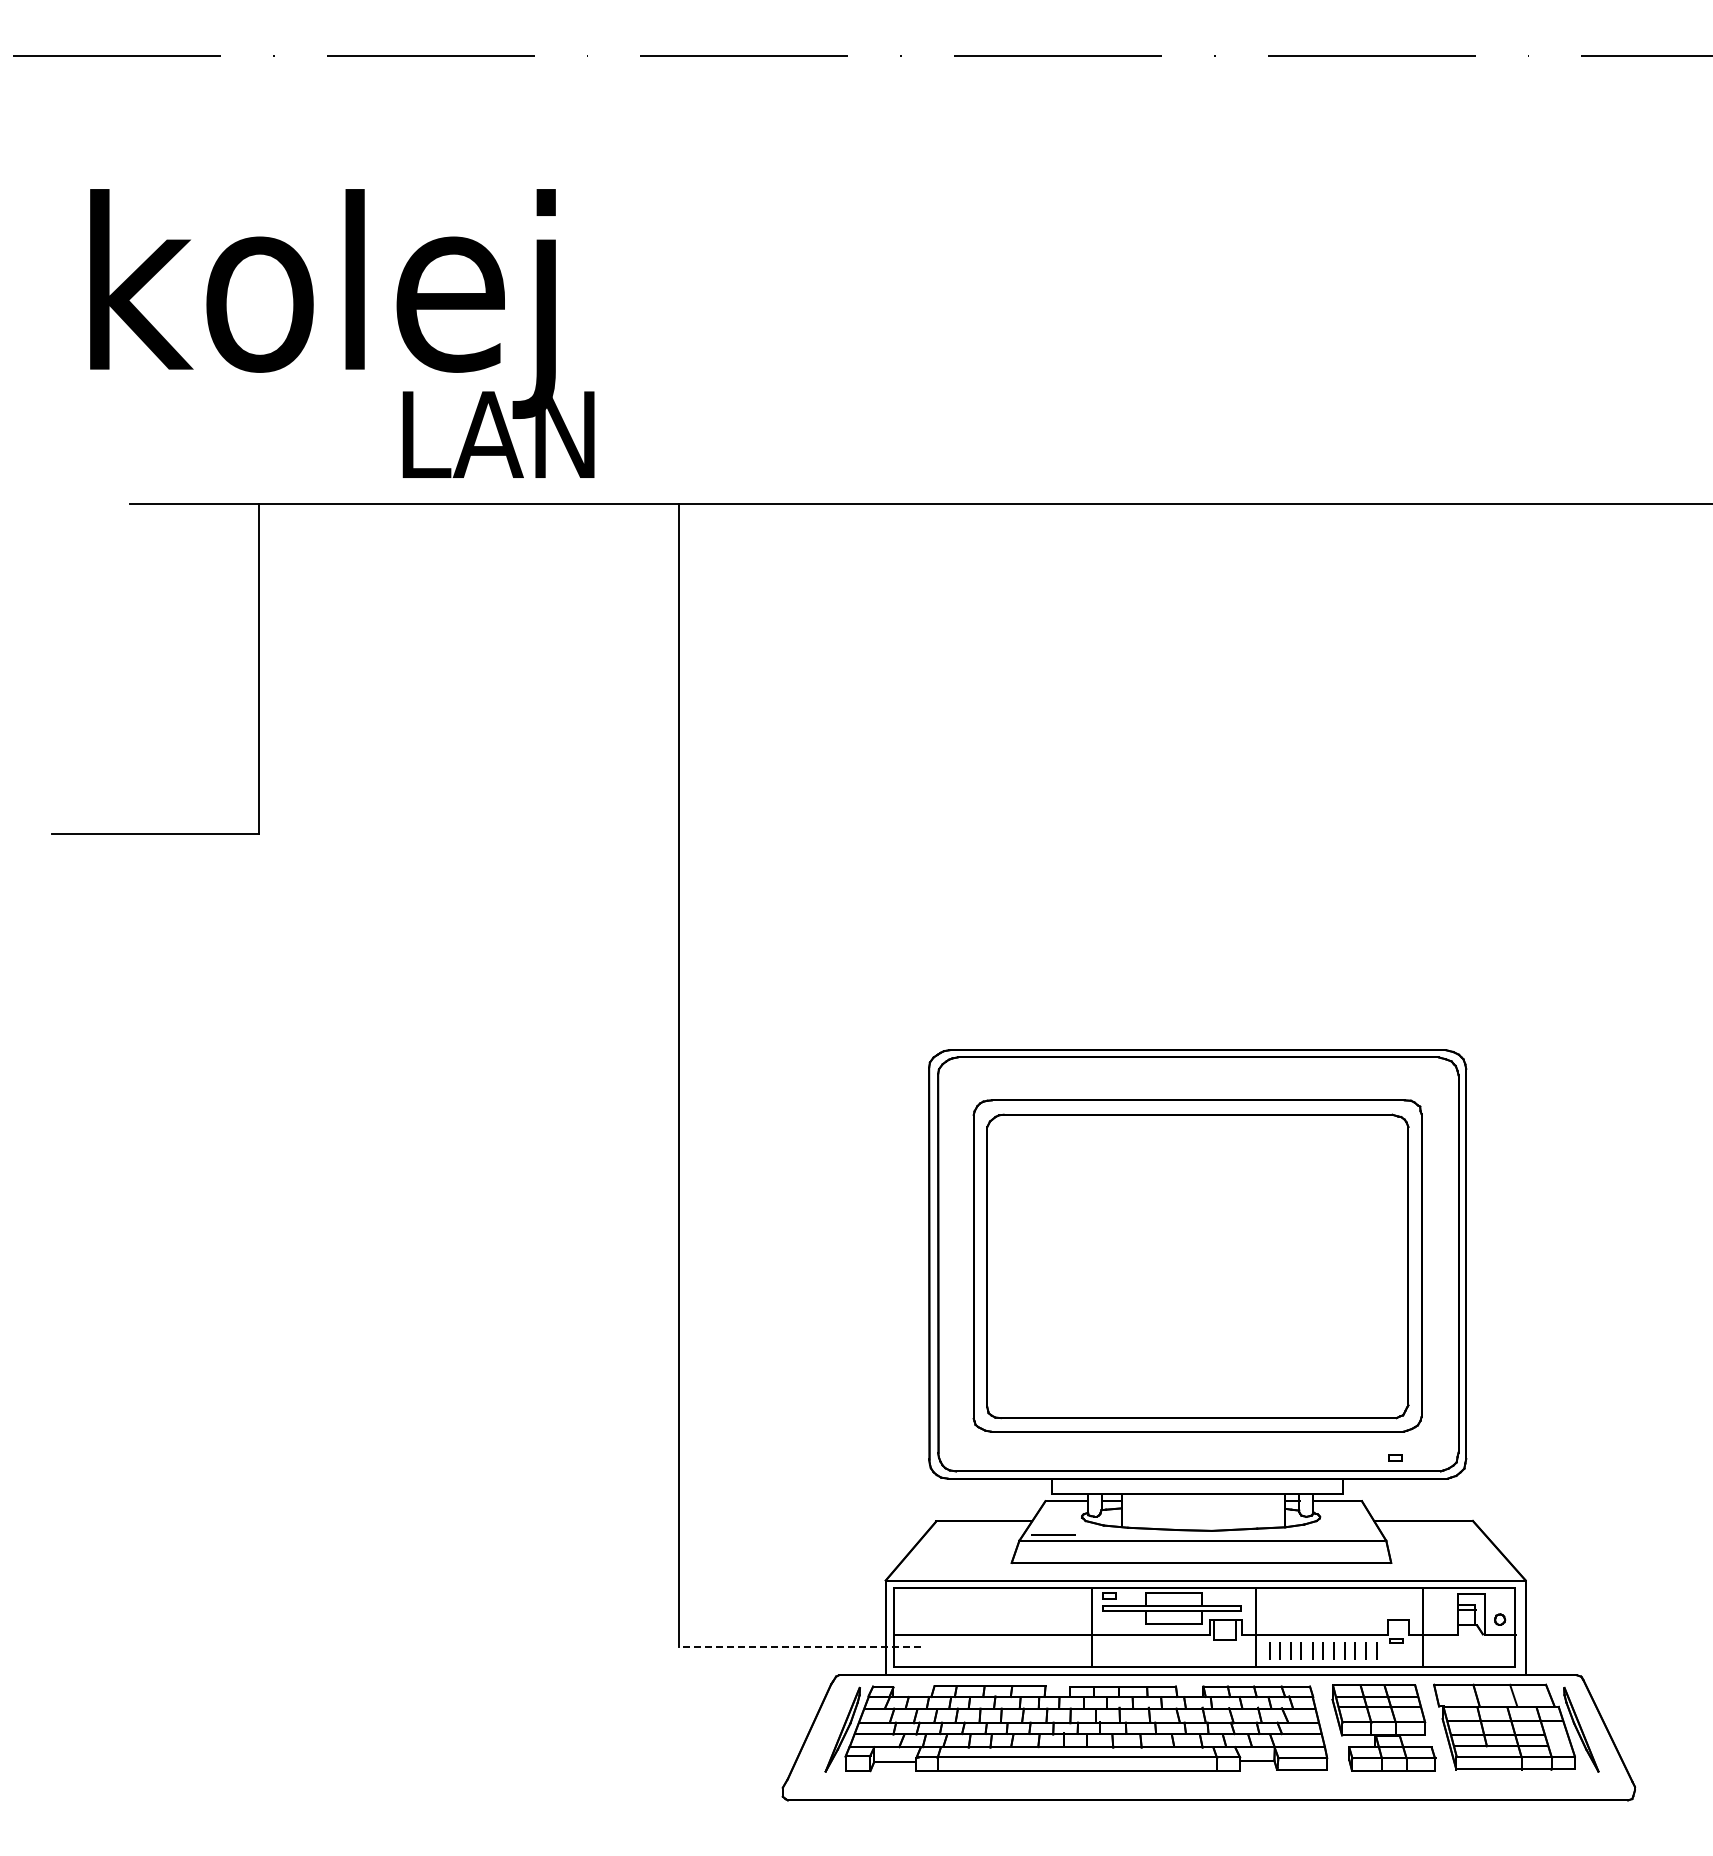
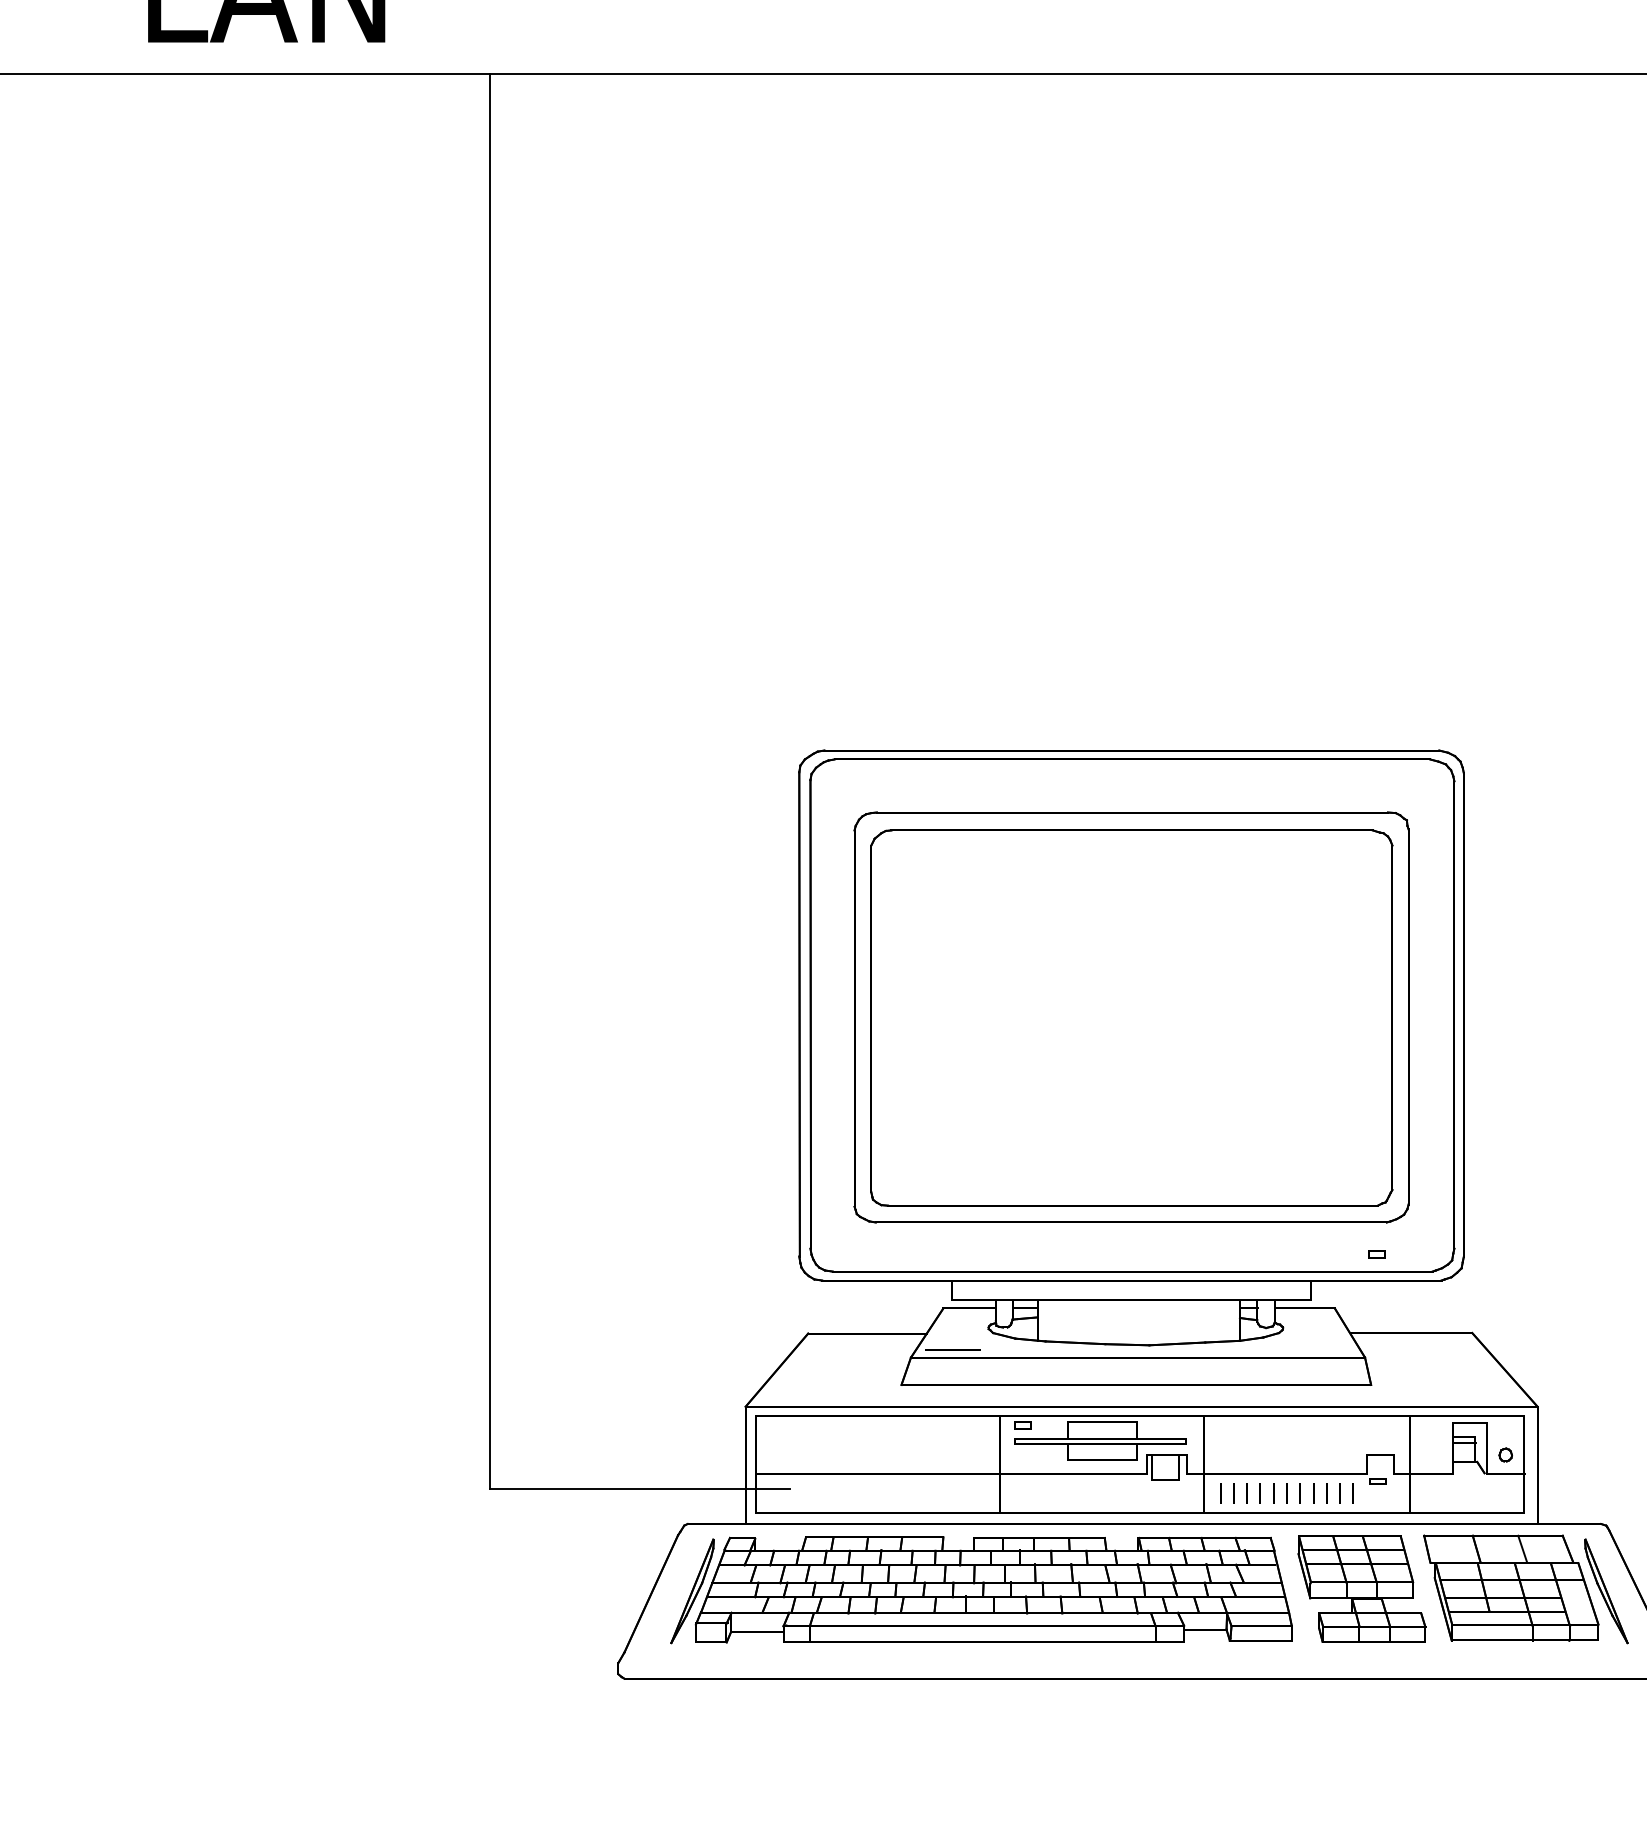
line: (799, 1647) -> (638, 1489), dashed -> solid

